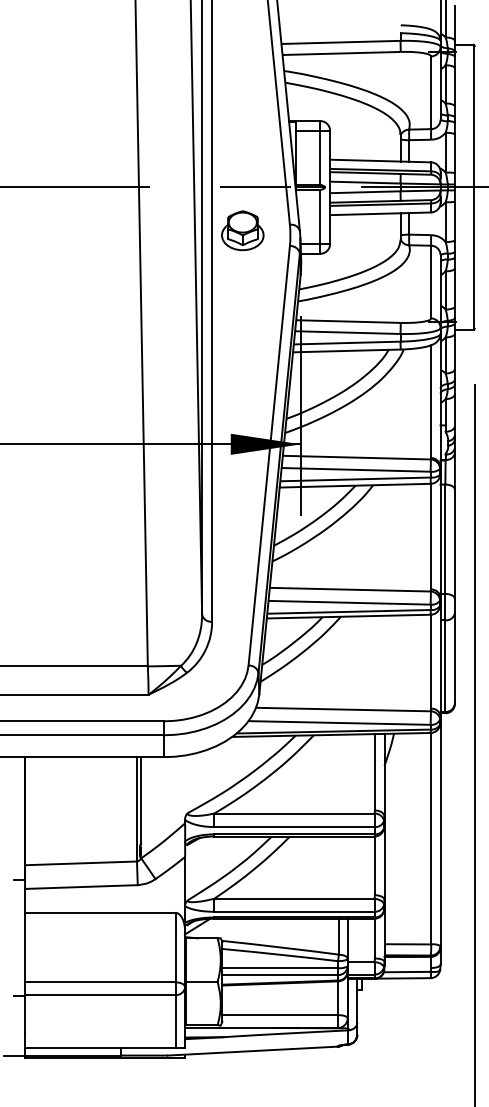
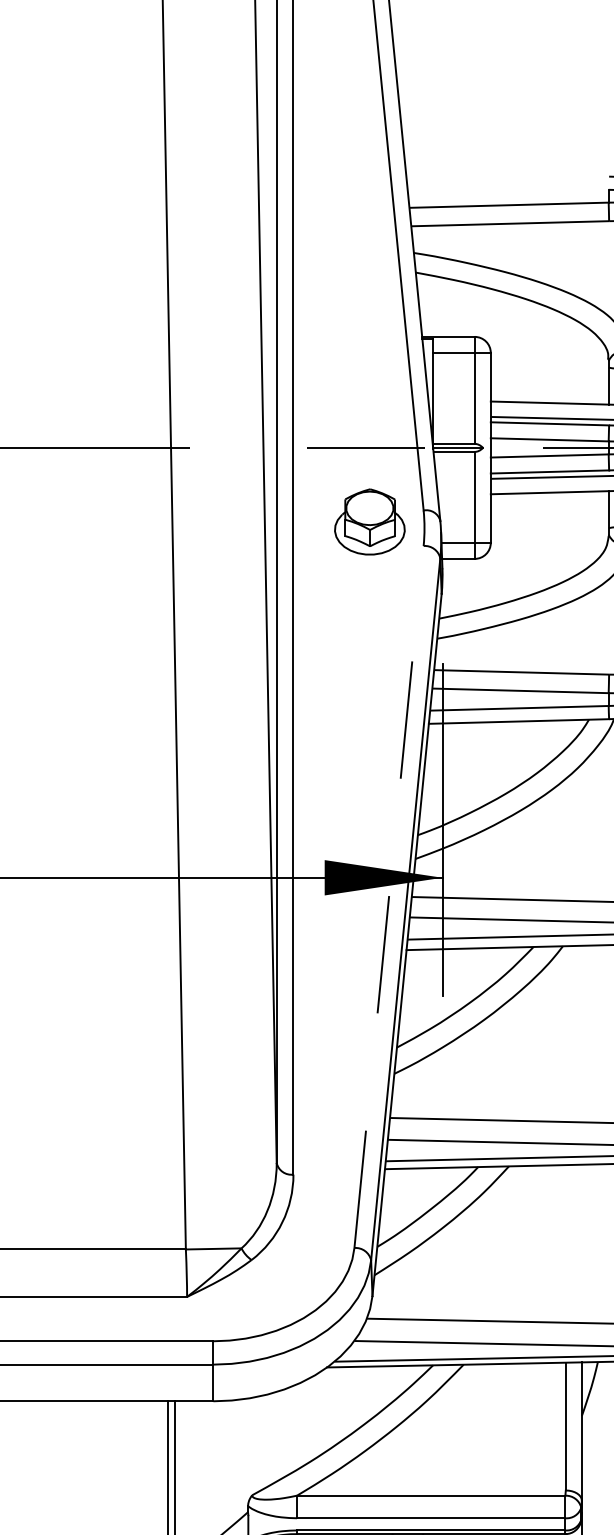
part: (242, 230) -> (369, 521), moved
line: (269, 455) -> (389, 896), solid -> dashed

